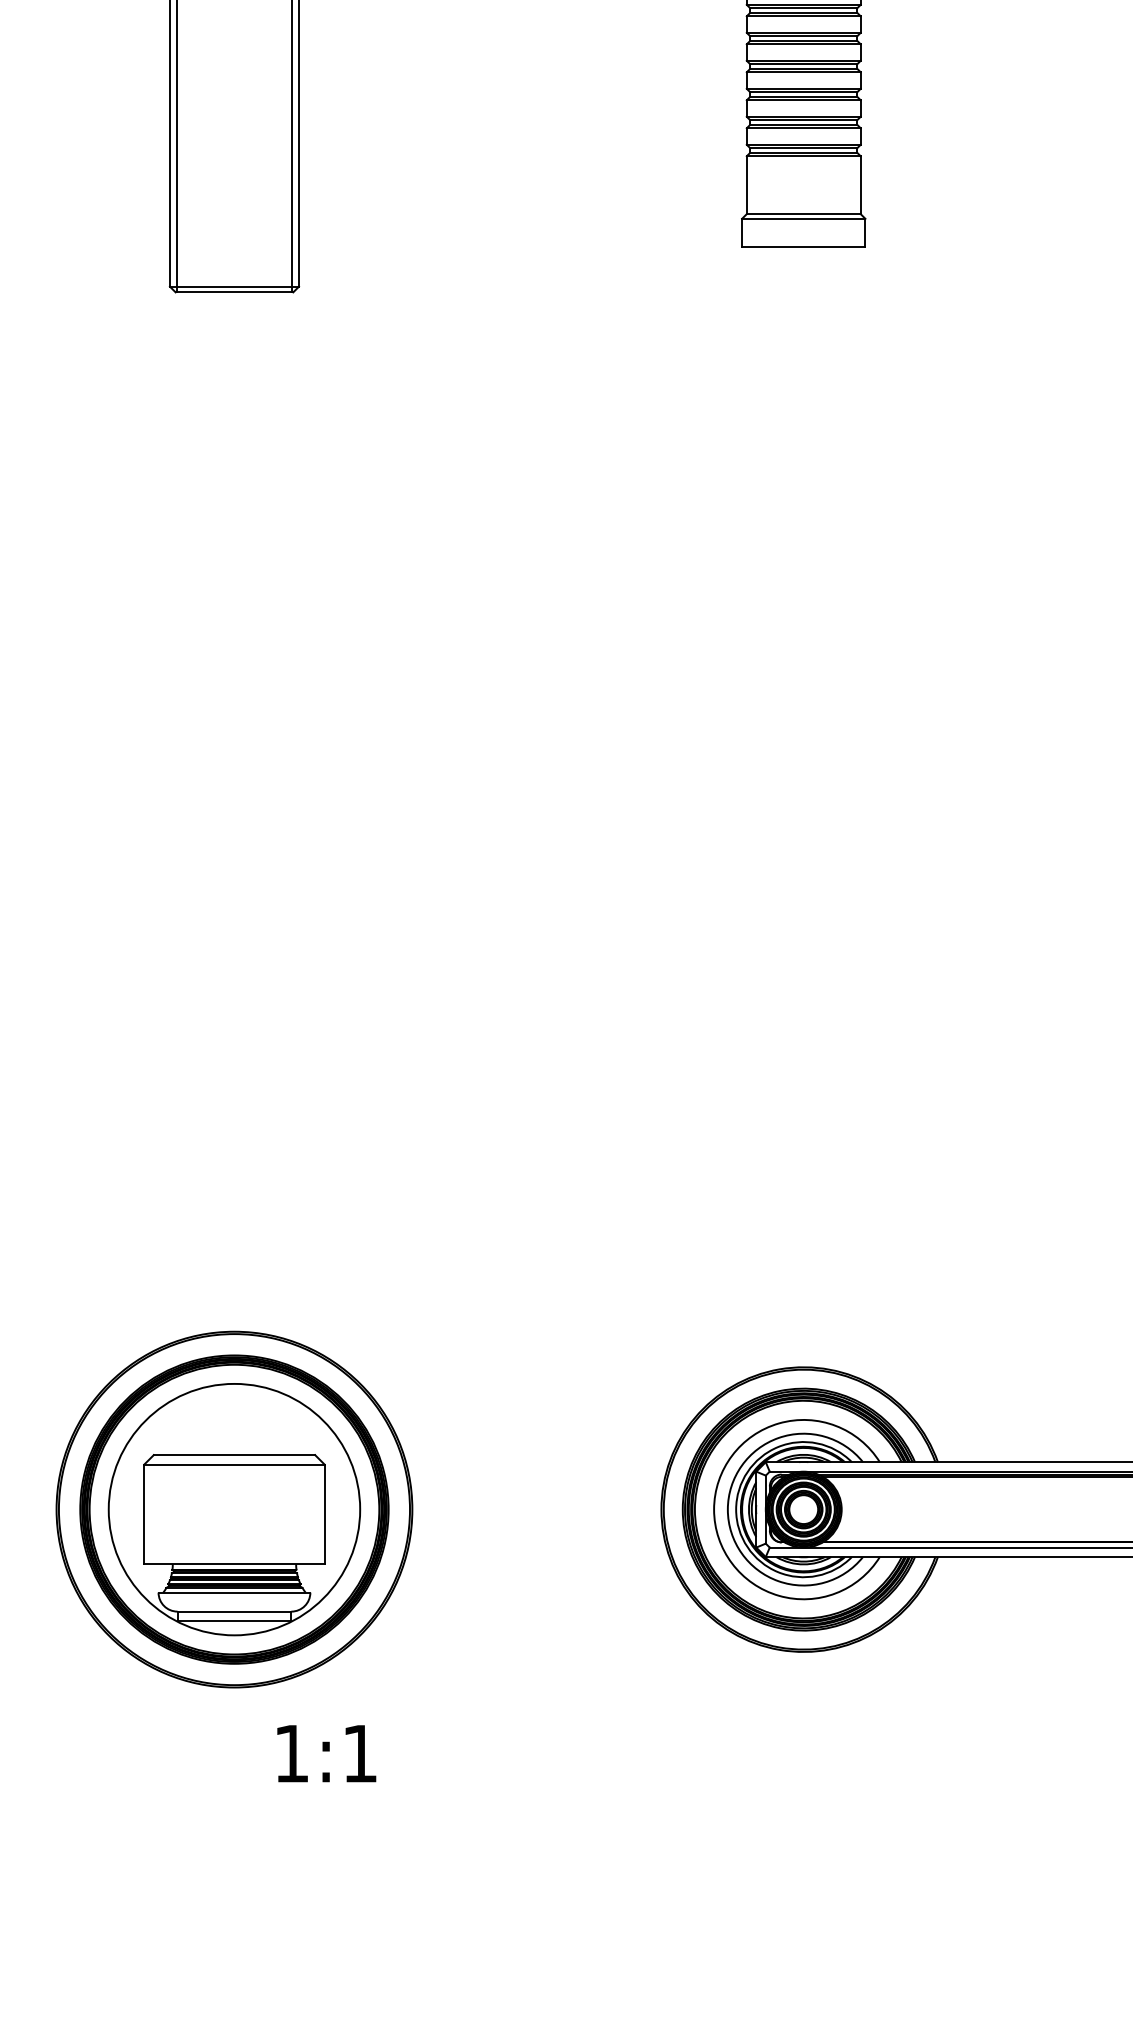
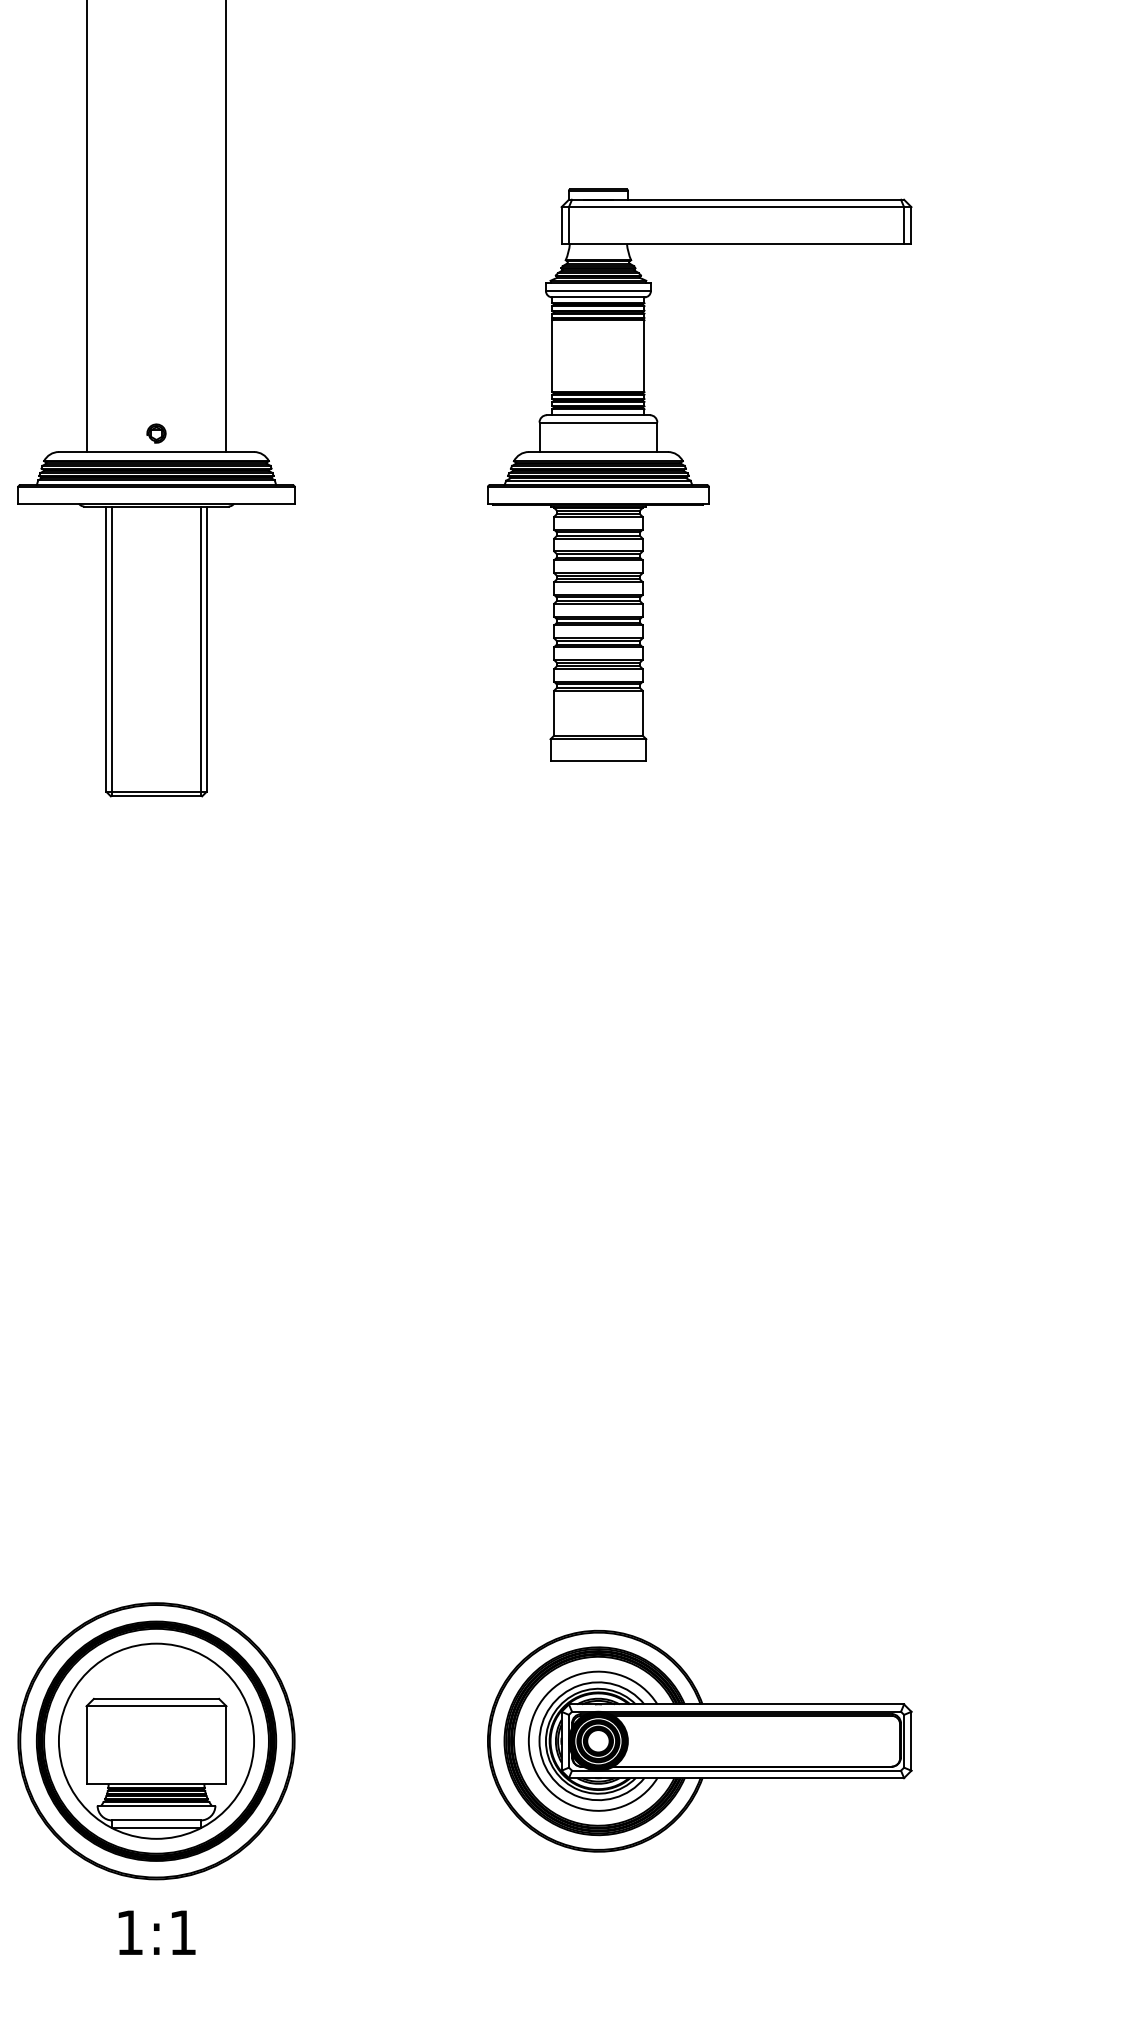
text: (325, 1753) -> (156, 1932), moved

